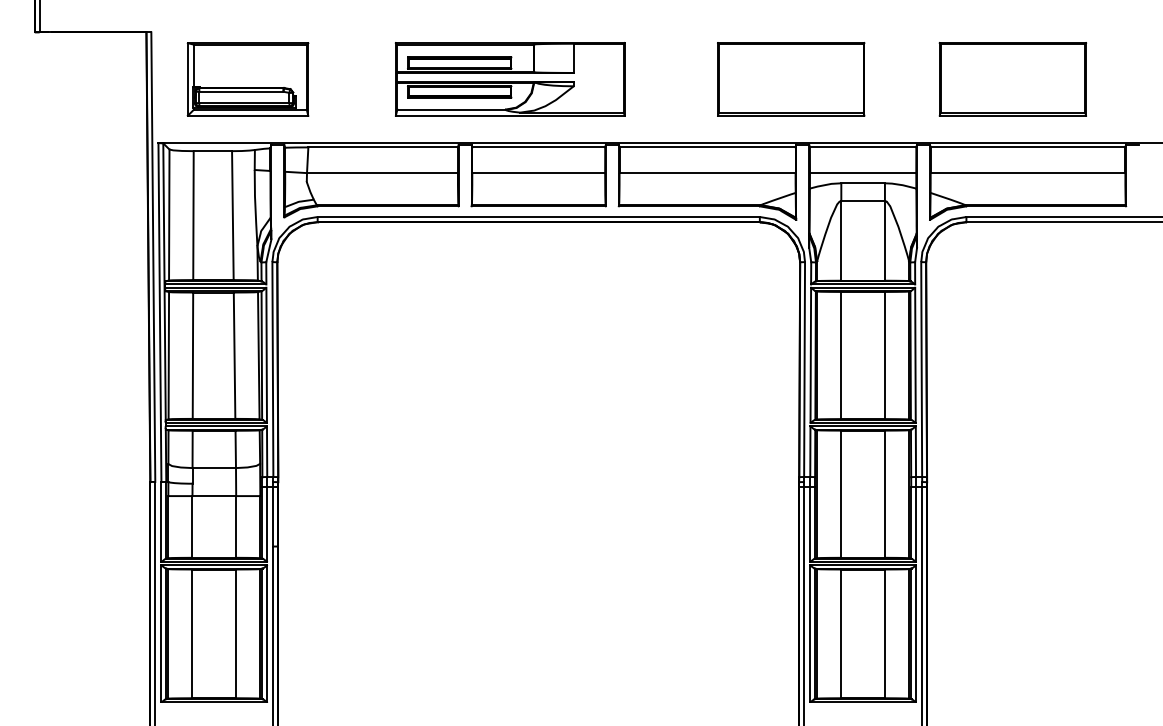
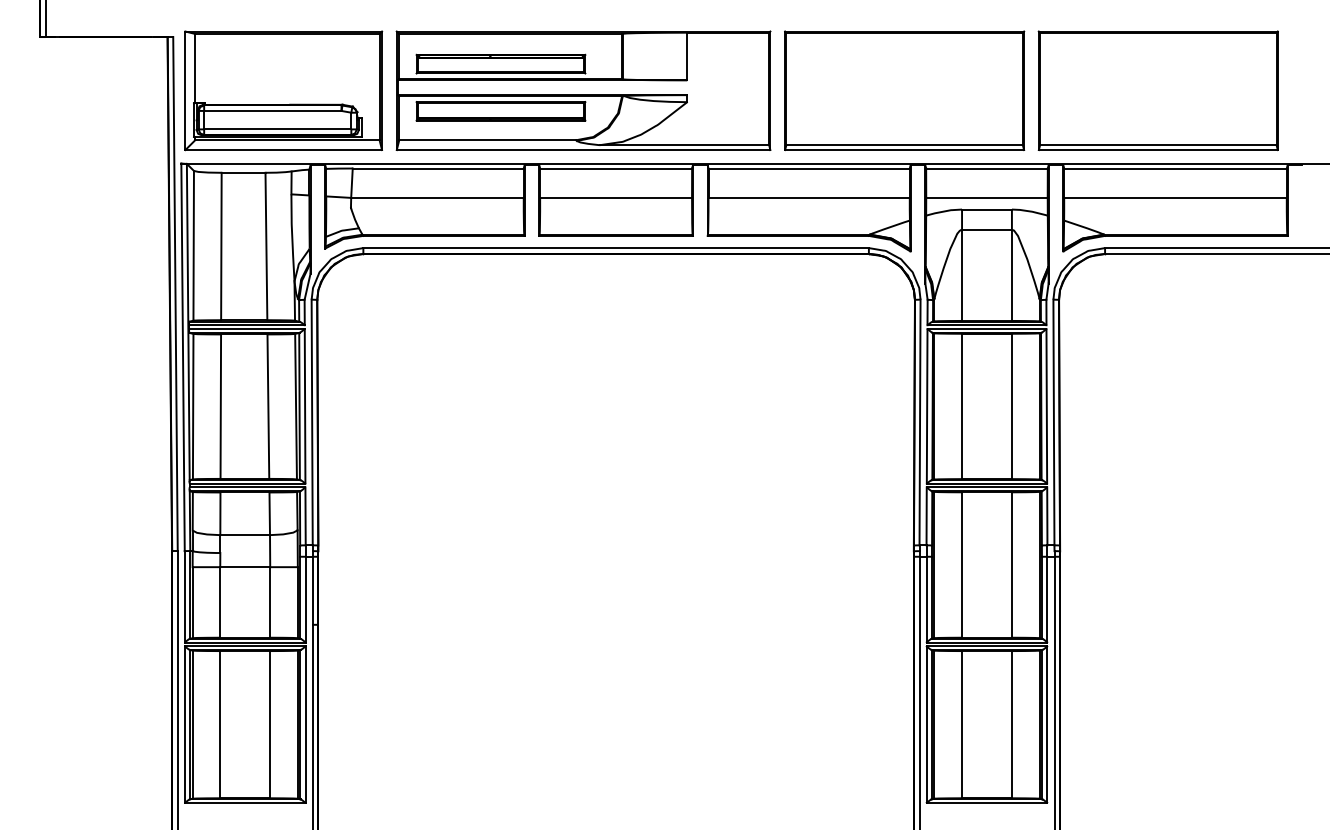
part: (247, 79) -> (283, 90), size x1.43
part: (510, 79) -> (583, 90), size x1.43
part: (790, 79) -> (904, 90), size x1.43
part: (1012, 79) -> (1157, 90), size x1.43

